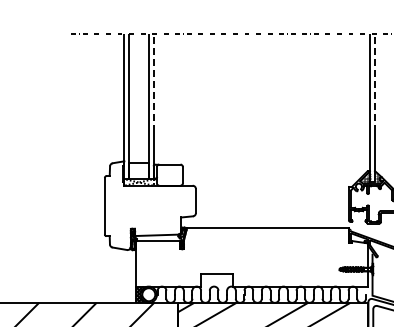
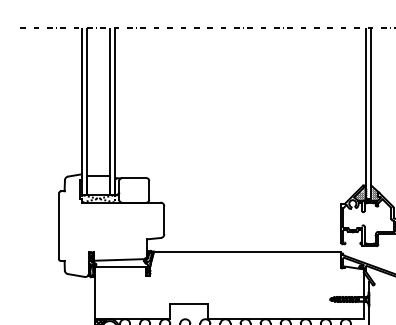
line: (153, 83) -> (115, 84), dashed -> solid
line: (374, 83) -> (370, 84), dashed -> solid

